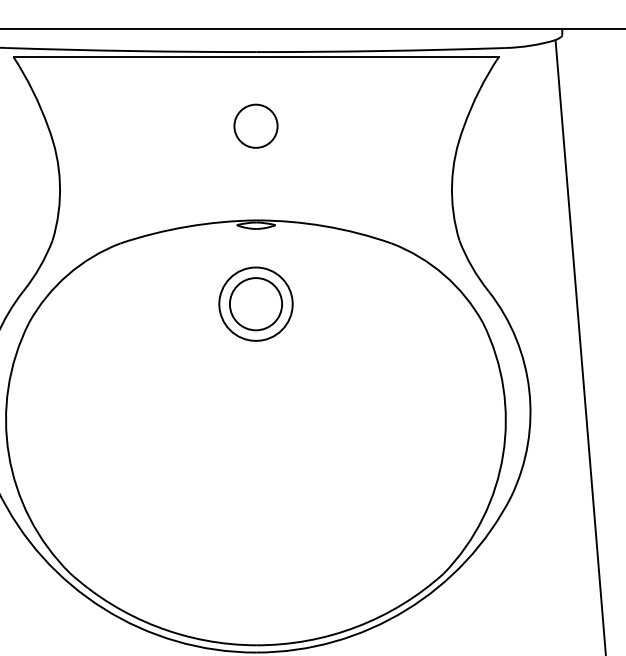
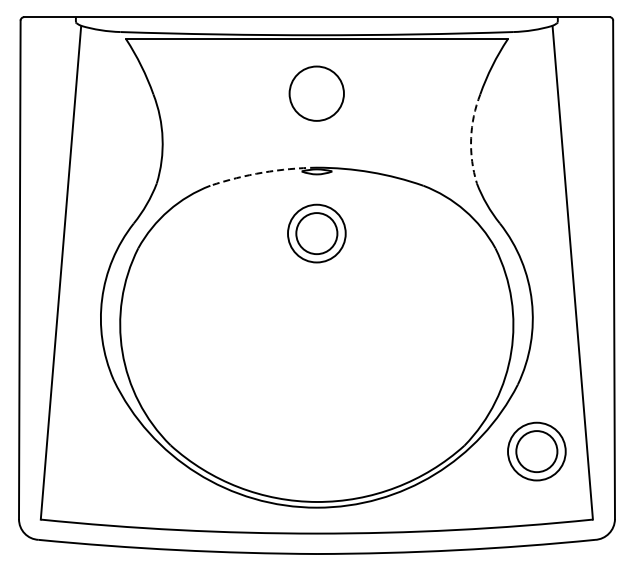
circle: (255, 126) -> (316, 93), size x1.6
arc: (452, 183) -> (471, 138), solid -> dashed
arc: (188, 226) -> (263, 172), solid -> dashed
part: (535, 581) -> (536, 451), added

